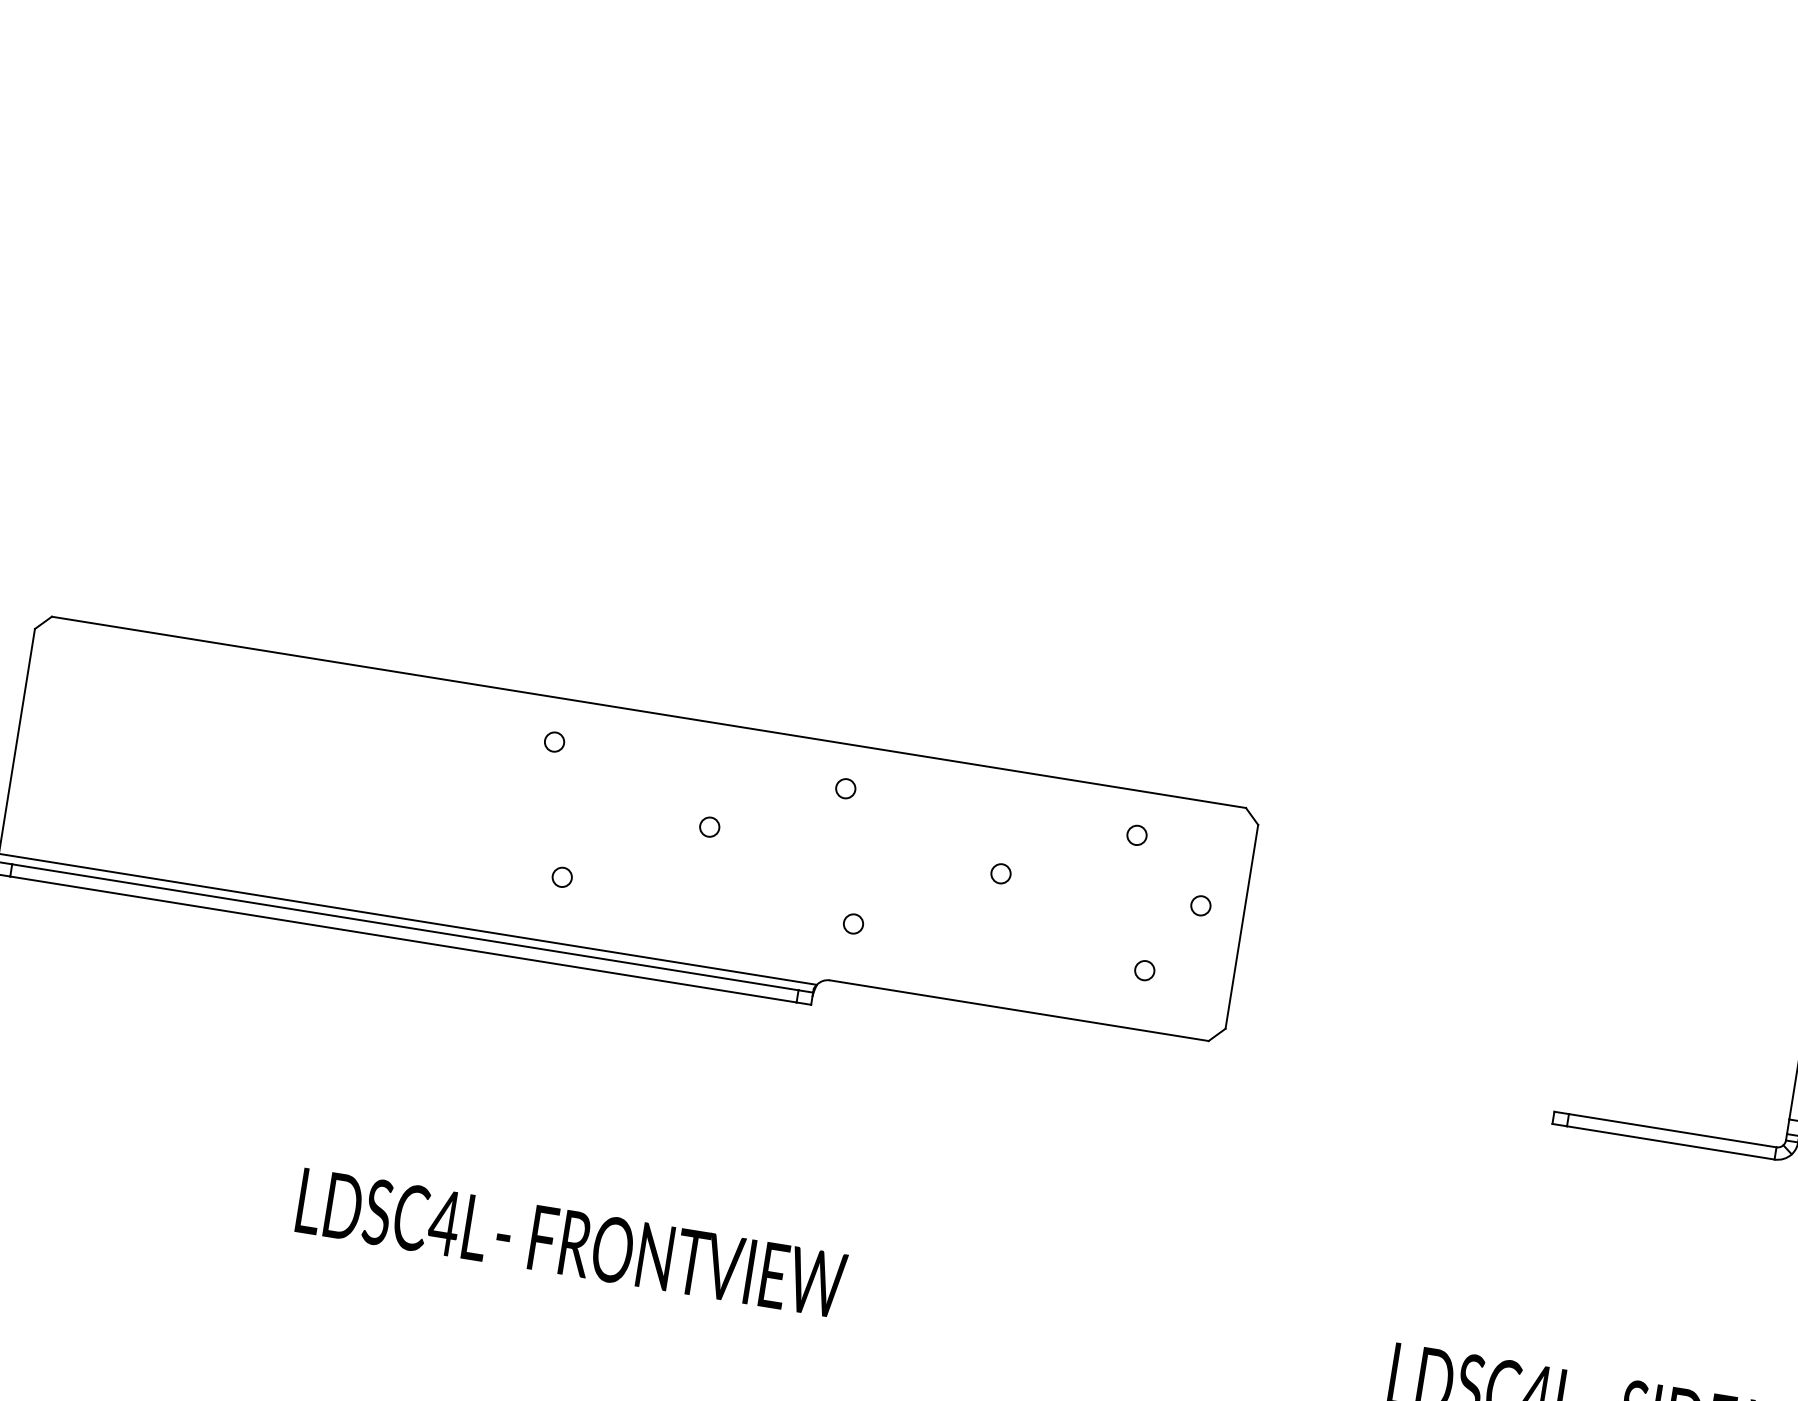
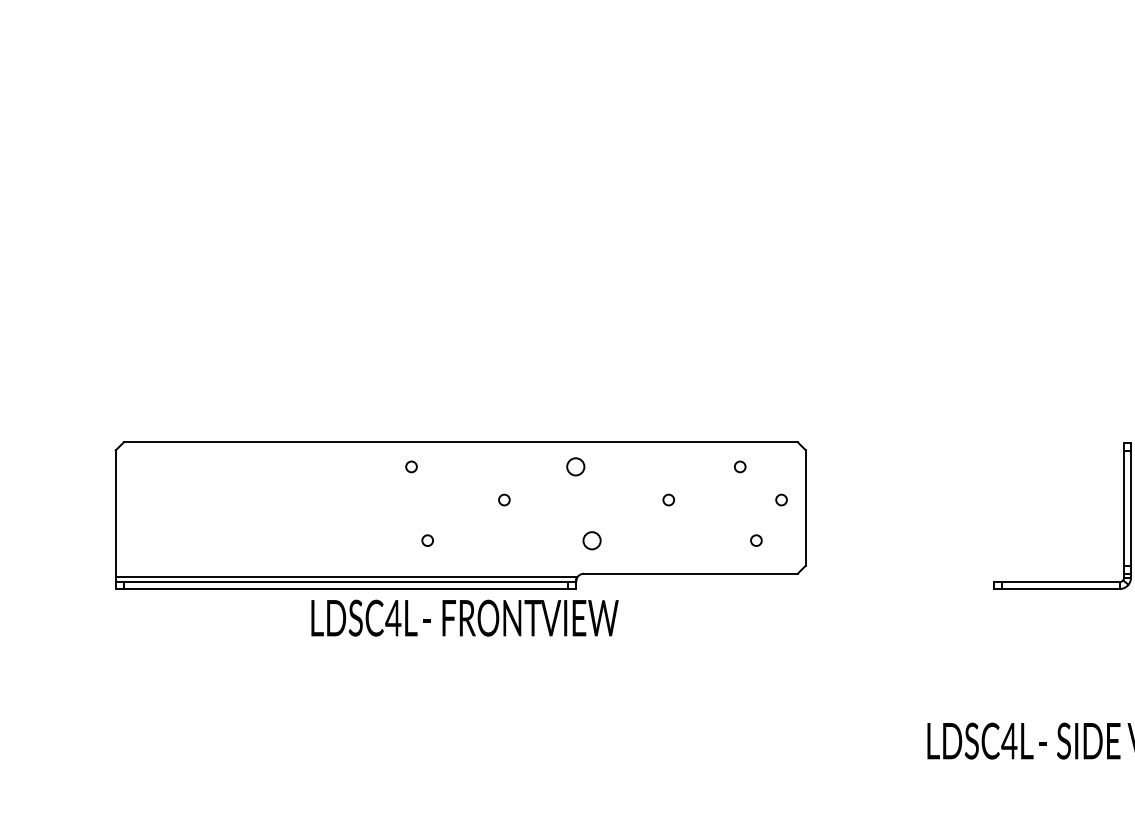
circle: (845, 787) -> (575, 466), size x1.6
circle: (852, 923) -> (591, 540), size x1.6
text: (570, 1241) -> (464, 617), moved

